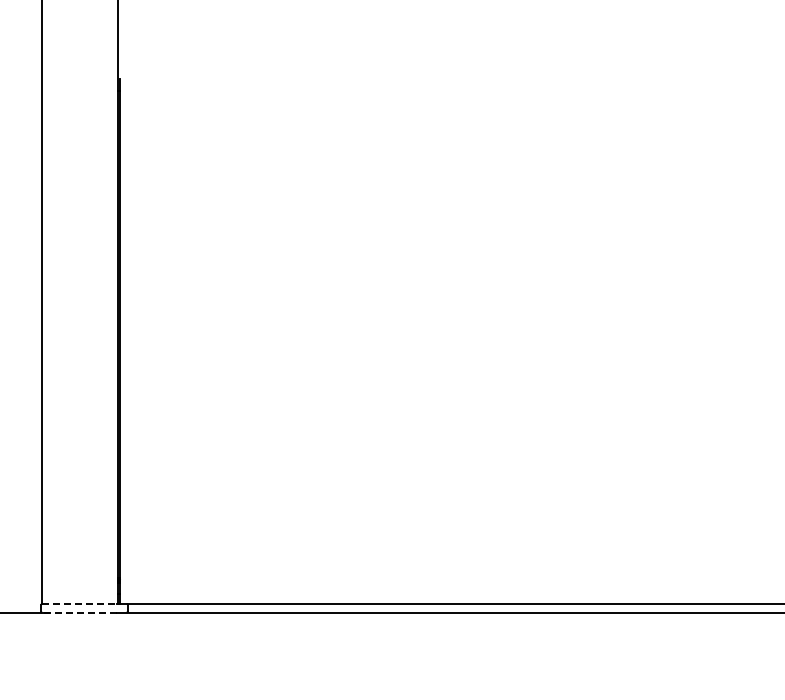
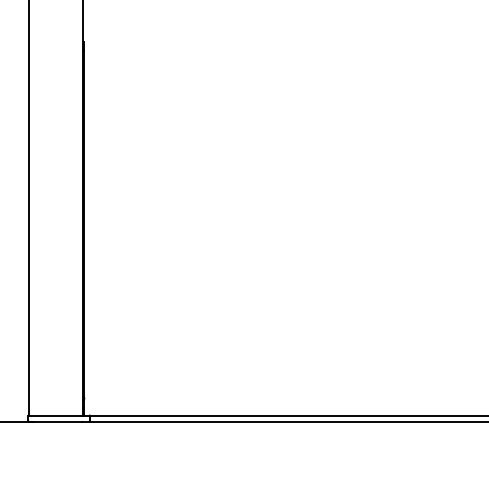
line: (79, 604) -> (55, 415), dashed -> solid
line: (78, 612) -> (54, 421), dashed -> solid

